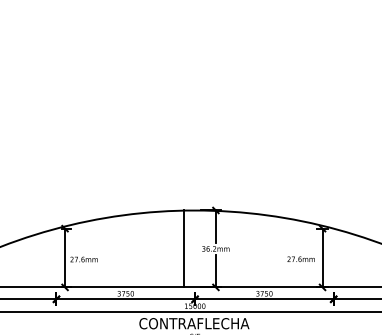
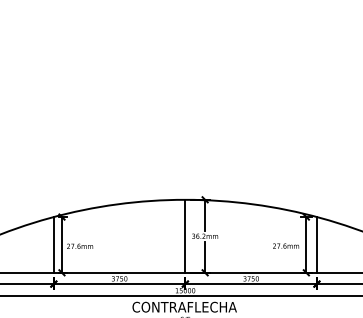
line: (183, 248) -> (185, 235), moved
line: (56, 257) -> (53, 244), added
line: (333, 257) -> (316, 244), added

